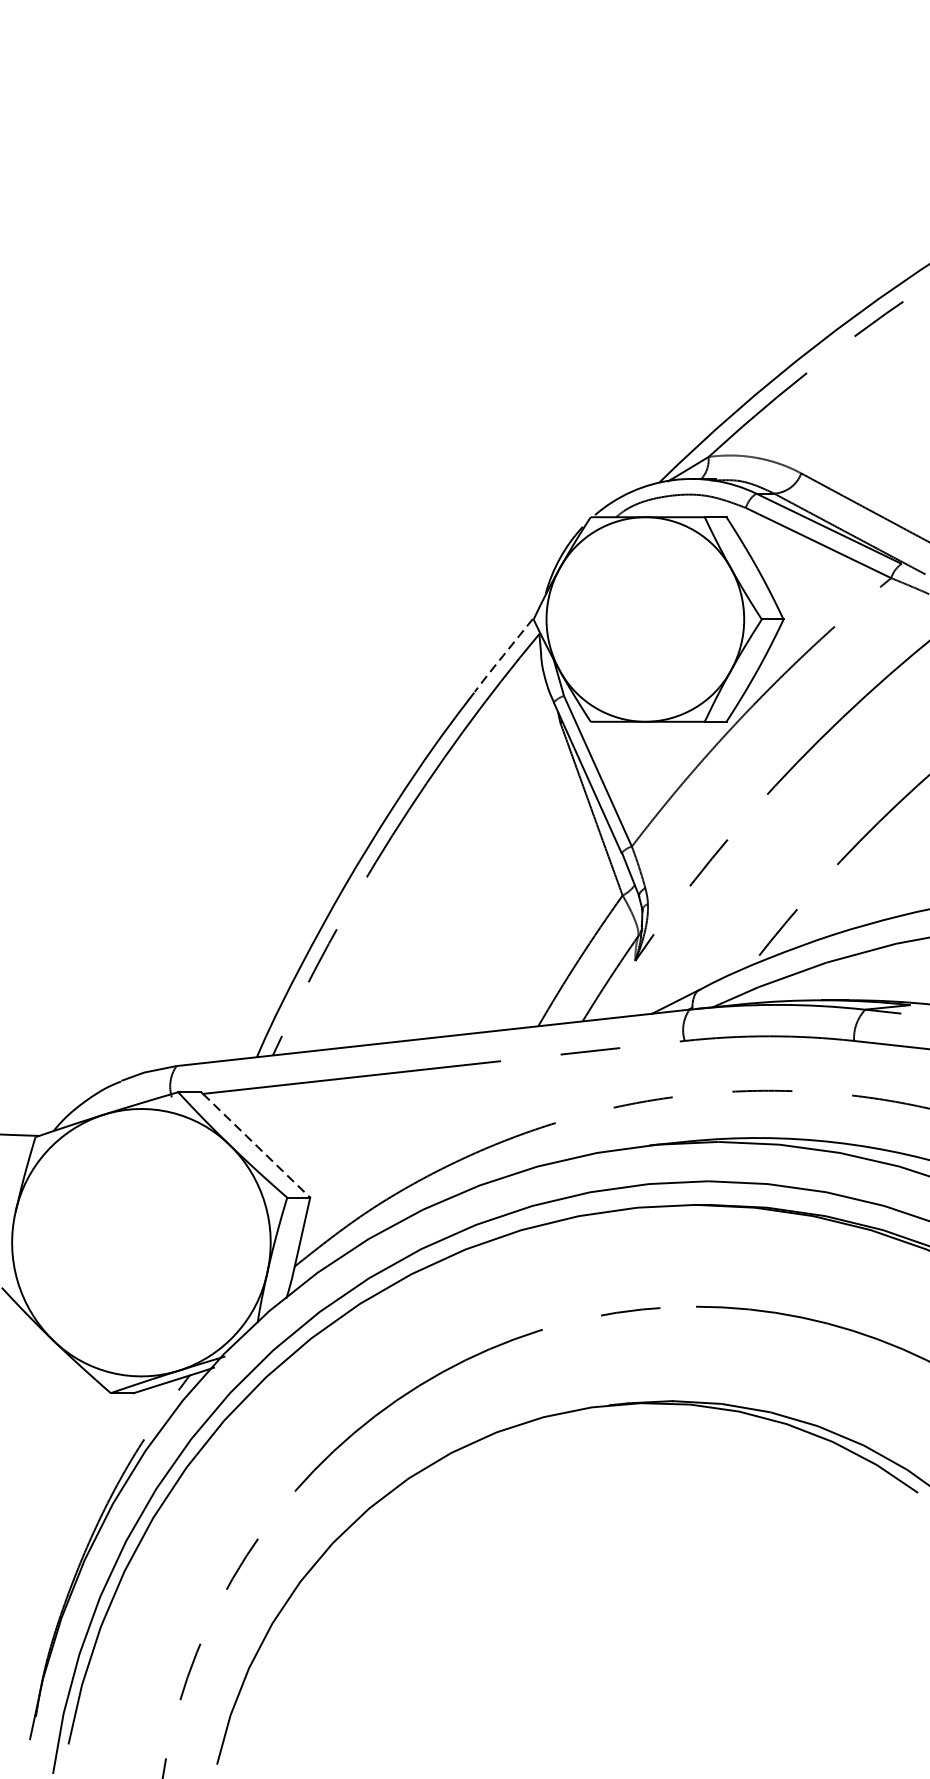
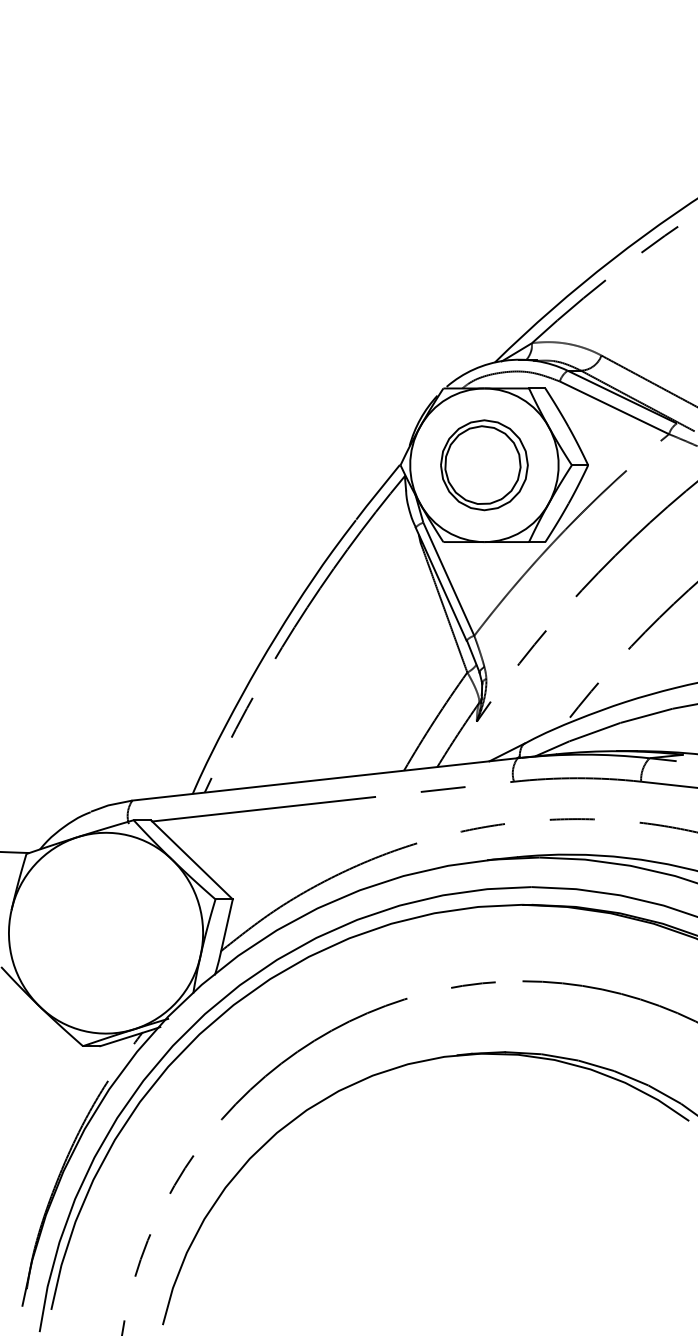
part: (645, 619) -> (484, 465), added
line: (502, 655) -> (377, 492), dashed -> solid
line: (256, 1145) -> (192, 860), dashed -> solid

